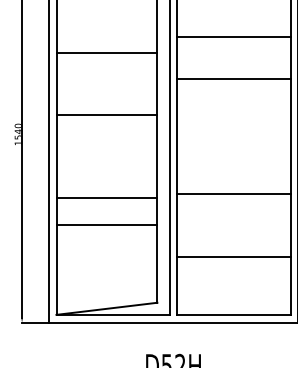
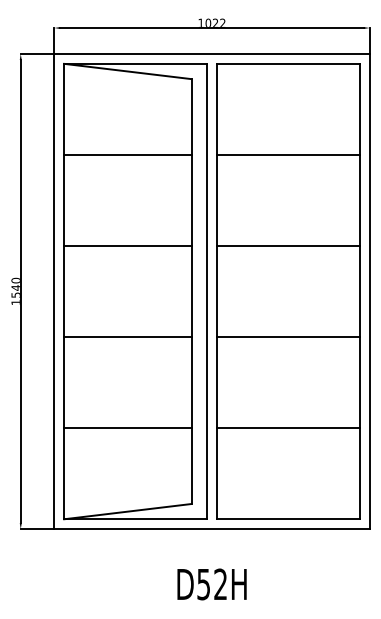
line: (233, 36) -> (287, 154), moved
line: (106, 52) -> (127, 154), moved
line: (233, 79) -> (287, 246), moved
line: (106, 115) -> (127, 246), moved
line: (233, 194) -> (287, 337), moved
line: (106, 197) -> (127, 337), moved
line: (106, 224) -> (127, 428), moved
line: (233, 257) -> (287, 428), moved

